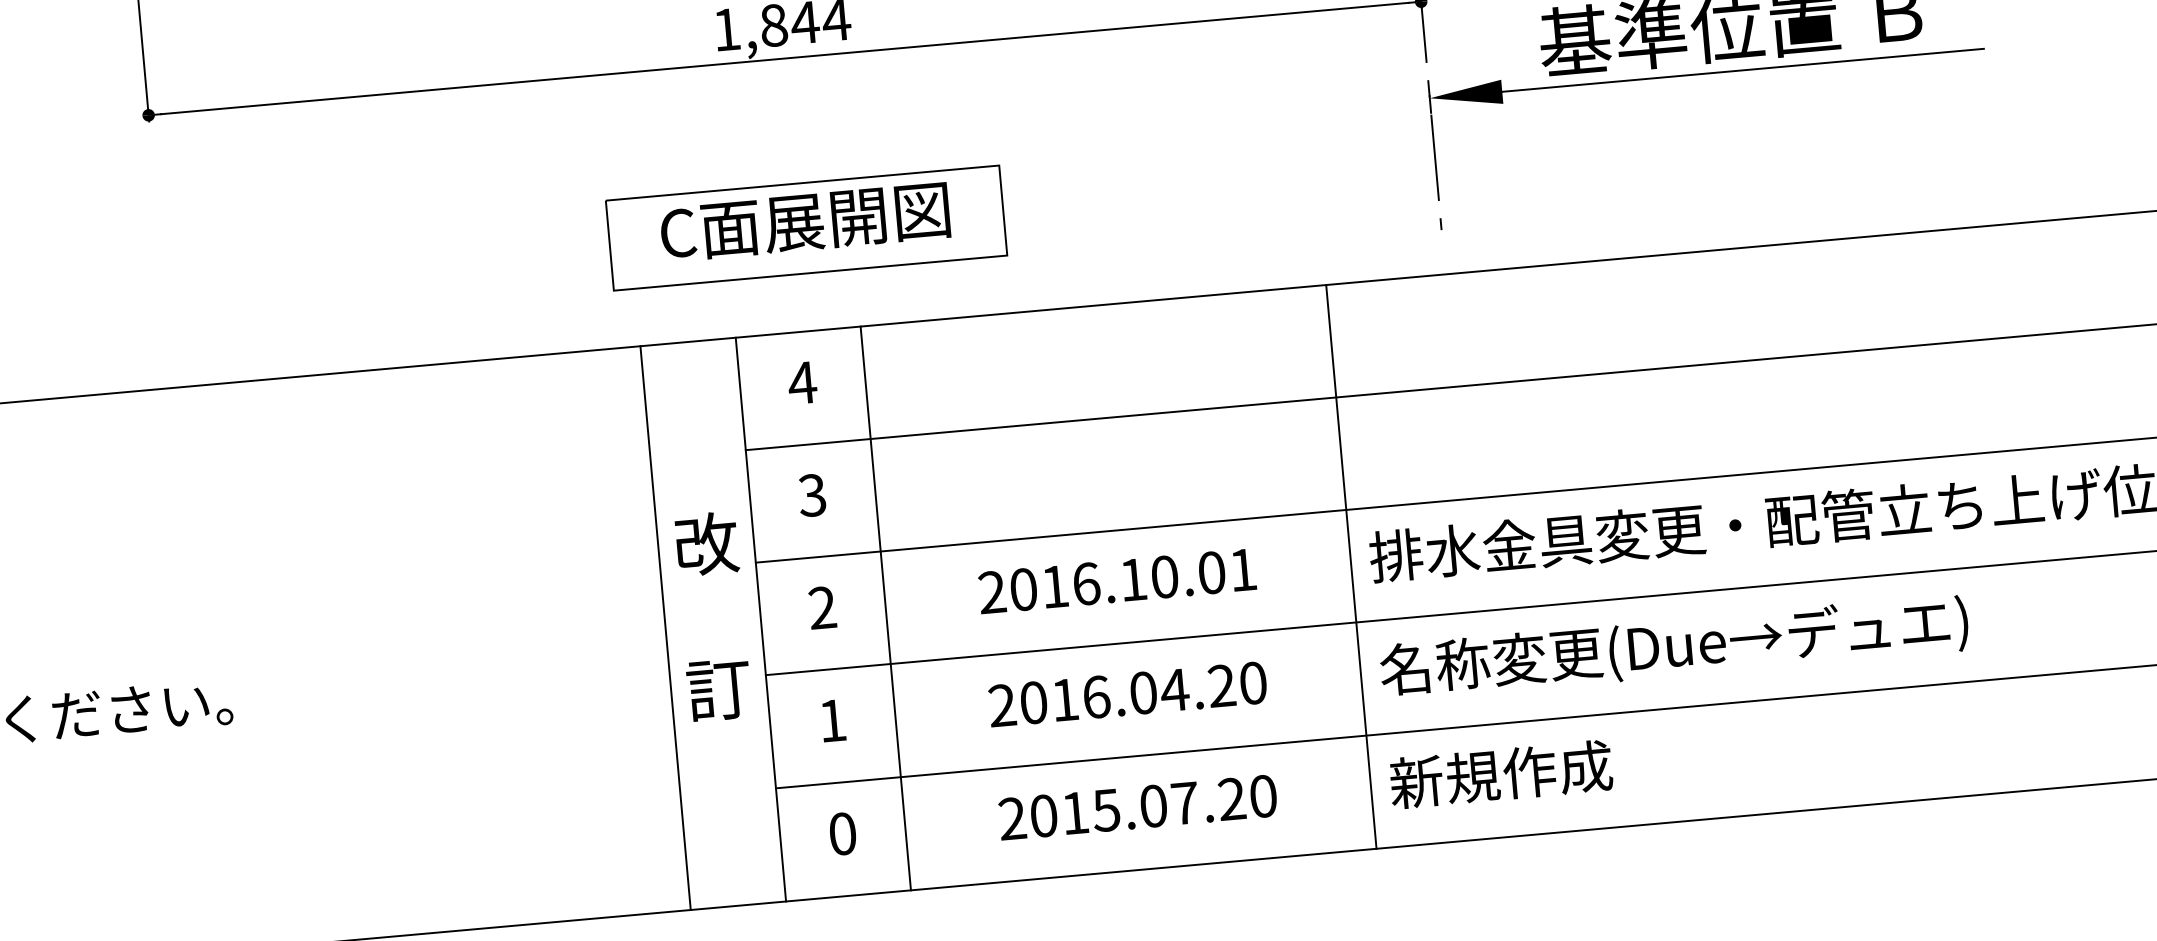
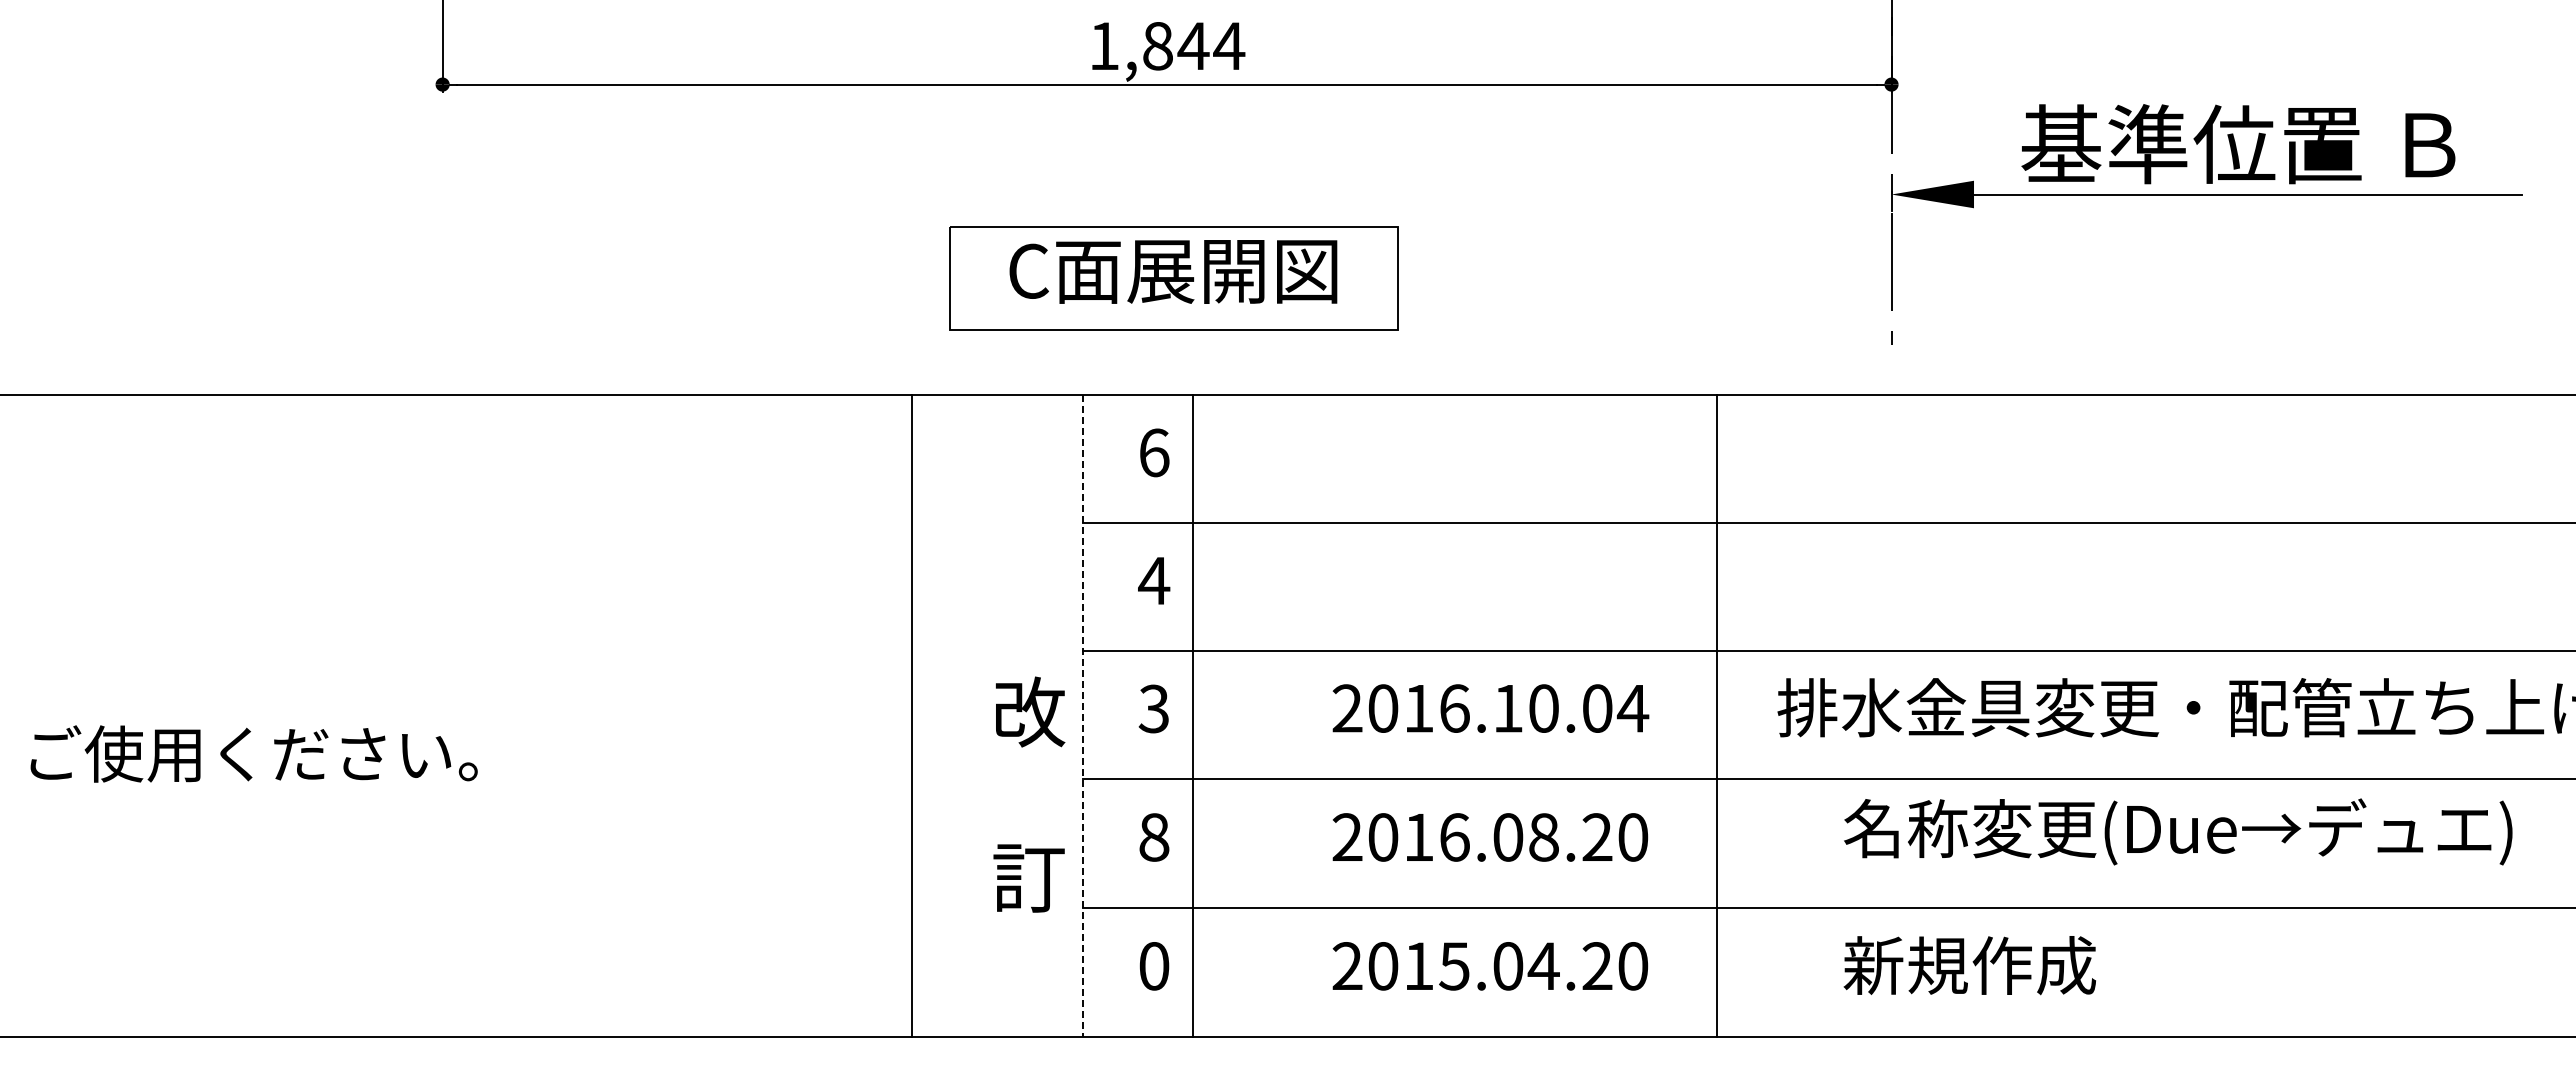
text: (802, 382) -> (1154, 452), 4 -> 6
text: (812, 495) -> (1154, 580), 3 -> 4
line: (1351, 566) -> (1716, 715), moved
text: (1242, 570) -> (1632, 708), 2016.10.01 -> 2016.10.04
text: (821, 608) -> (1153, 709), 2 -> 3
line: (885, 608) -> (1192, 715), moved
text: (712, 616) -> (1029, 794), moved
line: (760, 619) -> (1083, 715), solid -> dashed
line: (665, 627) -> (911, 715), moved
text: (1674, 647) -> (2178, 831), moved
text: (1174, 690) -> (1543, 837), 2016.04.20 -> 2016.08.20
text: (832, 720) -> (1154, 837), 1 -> 8
text: (1500, 774) -> (1969, 965), moved
text: (1184, 802) -> (1543, 965), 2015.07.20 -> 2015.04.20

